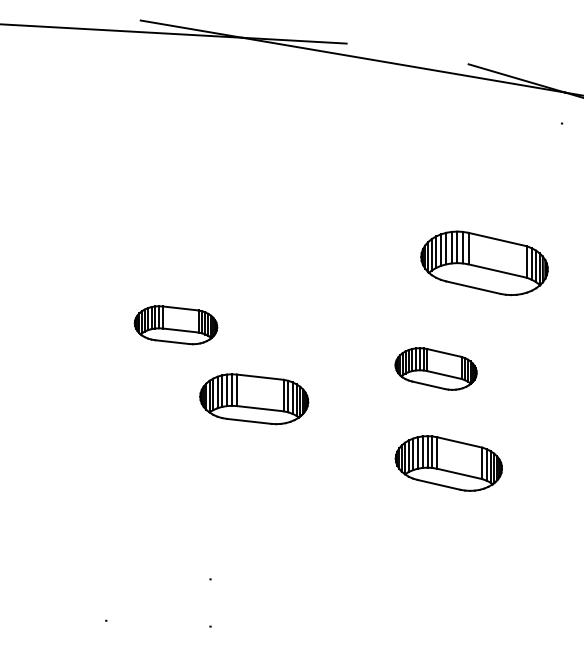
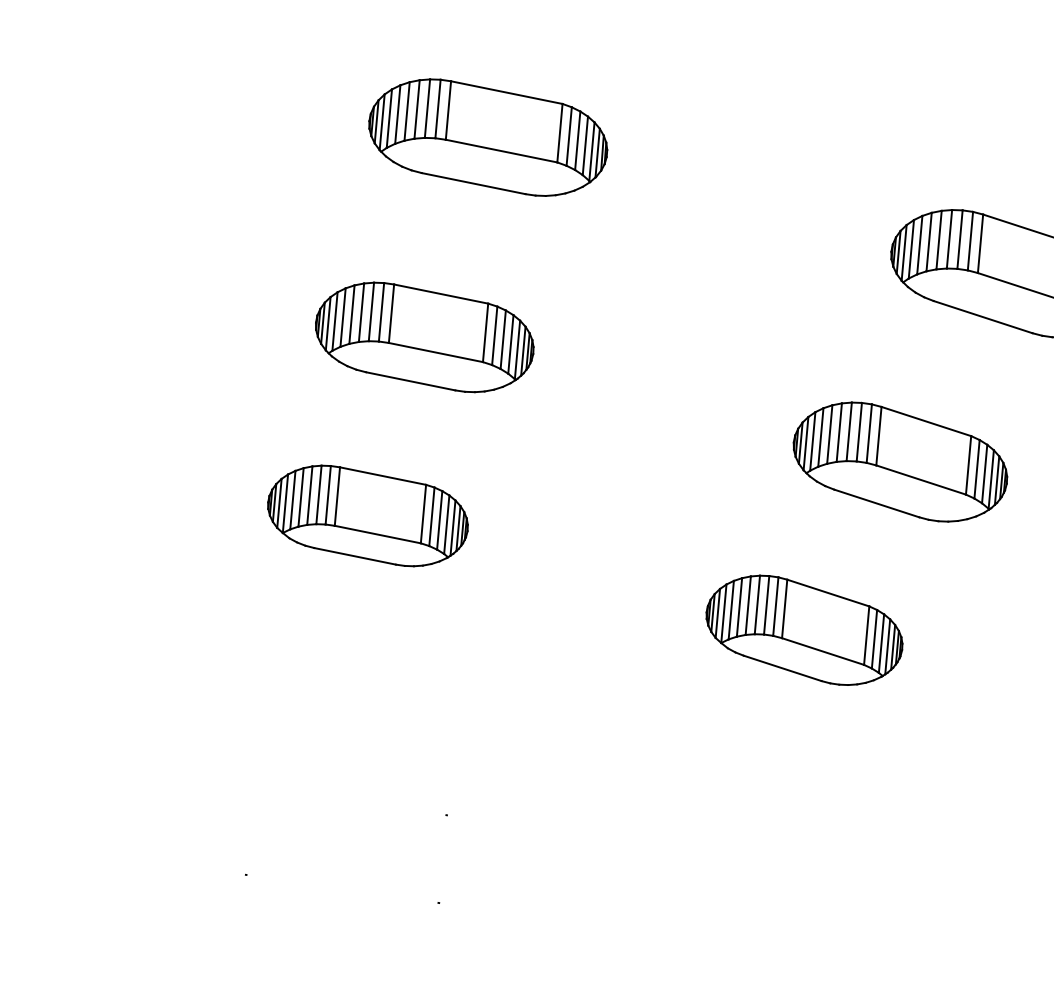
part: (200, 214) -> (488, 136), added
part: (175, 325) -> (423, 338), size x1.43
part: (435, 368) -> (899, 460), size x1.43
part: (254, 399) -> (368, 516), moved
part: (448, 463) -> (803, 630), moved

